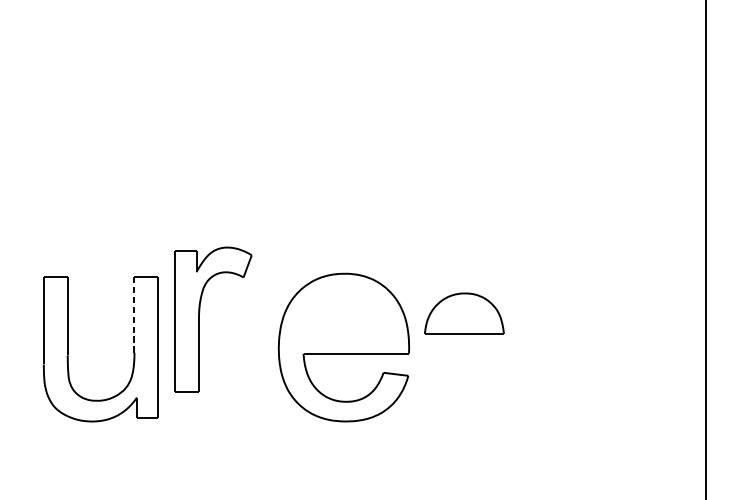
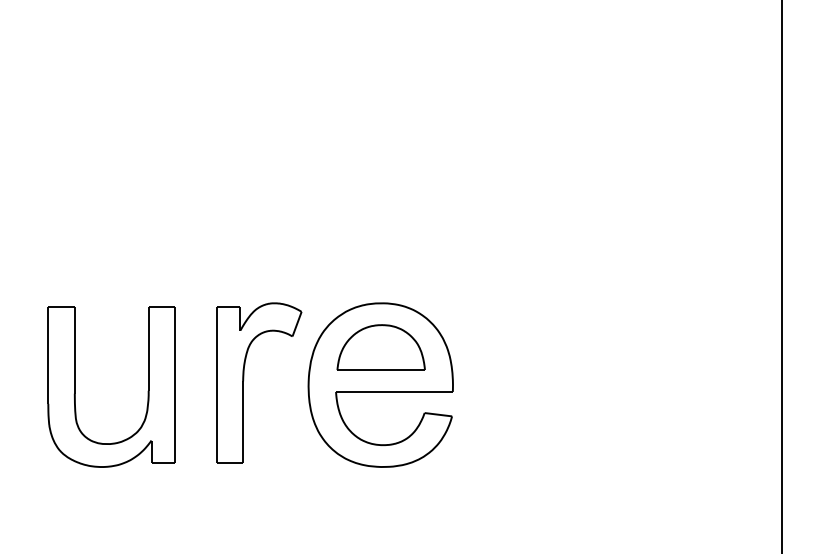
part: (463, 313) -> (380, 347), moved
line: (134, 314) -> (148, 348), dashed -> solid
part: (200, 317) -> (244, 380), moved

